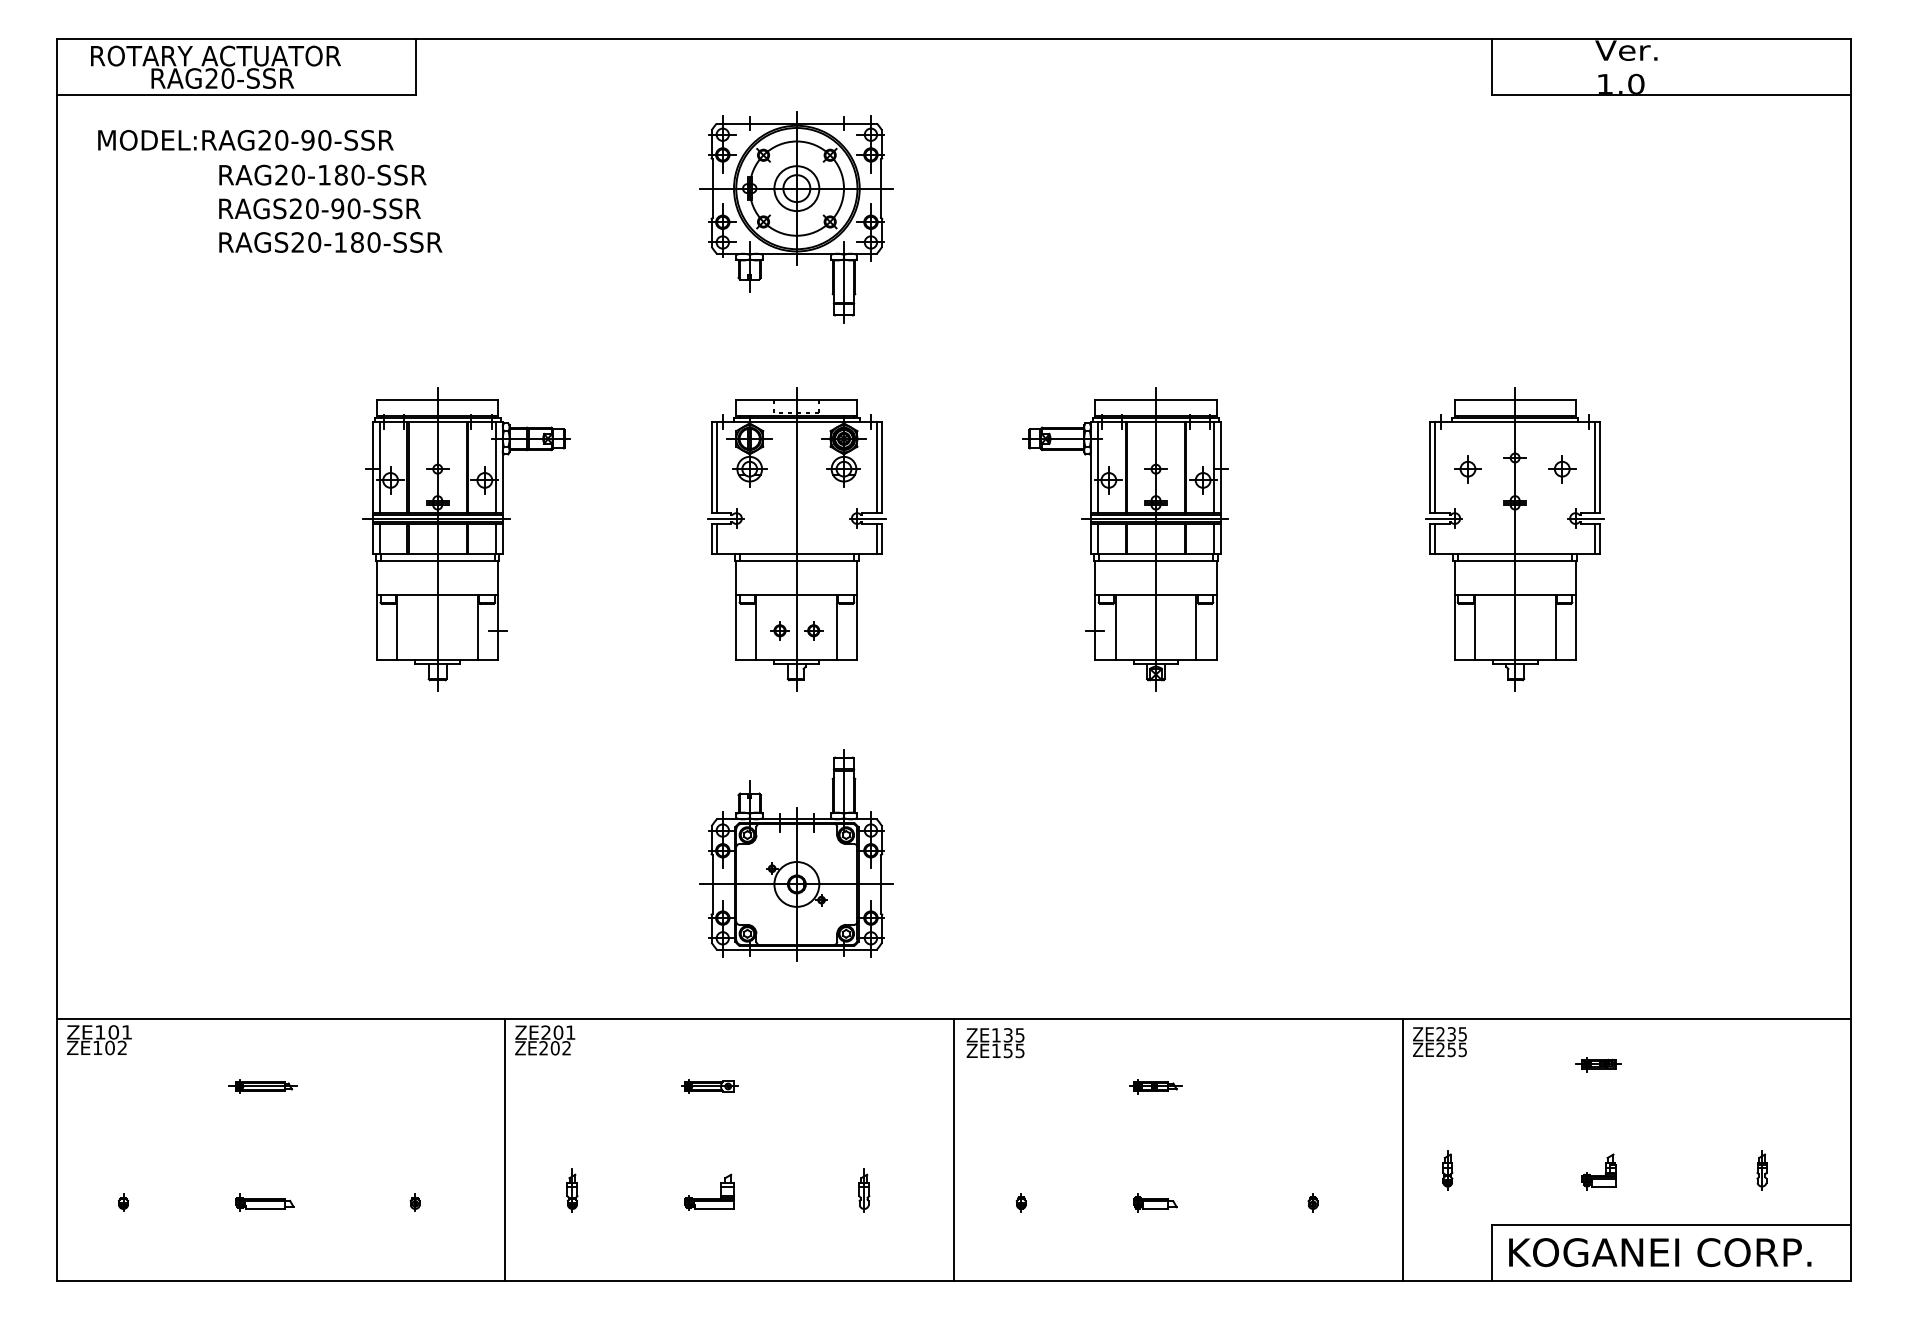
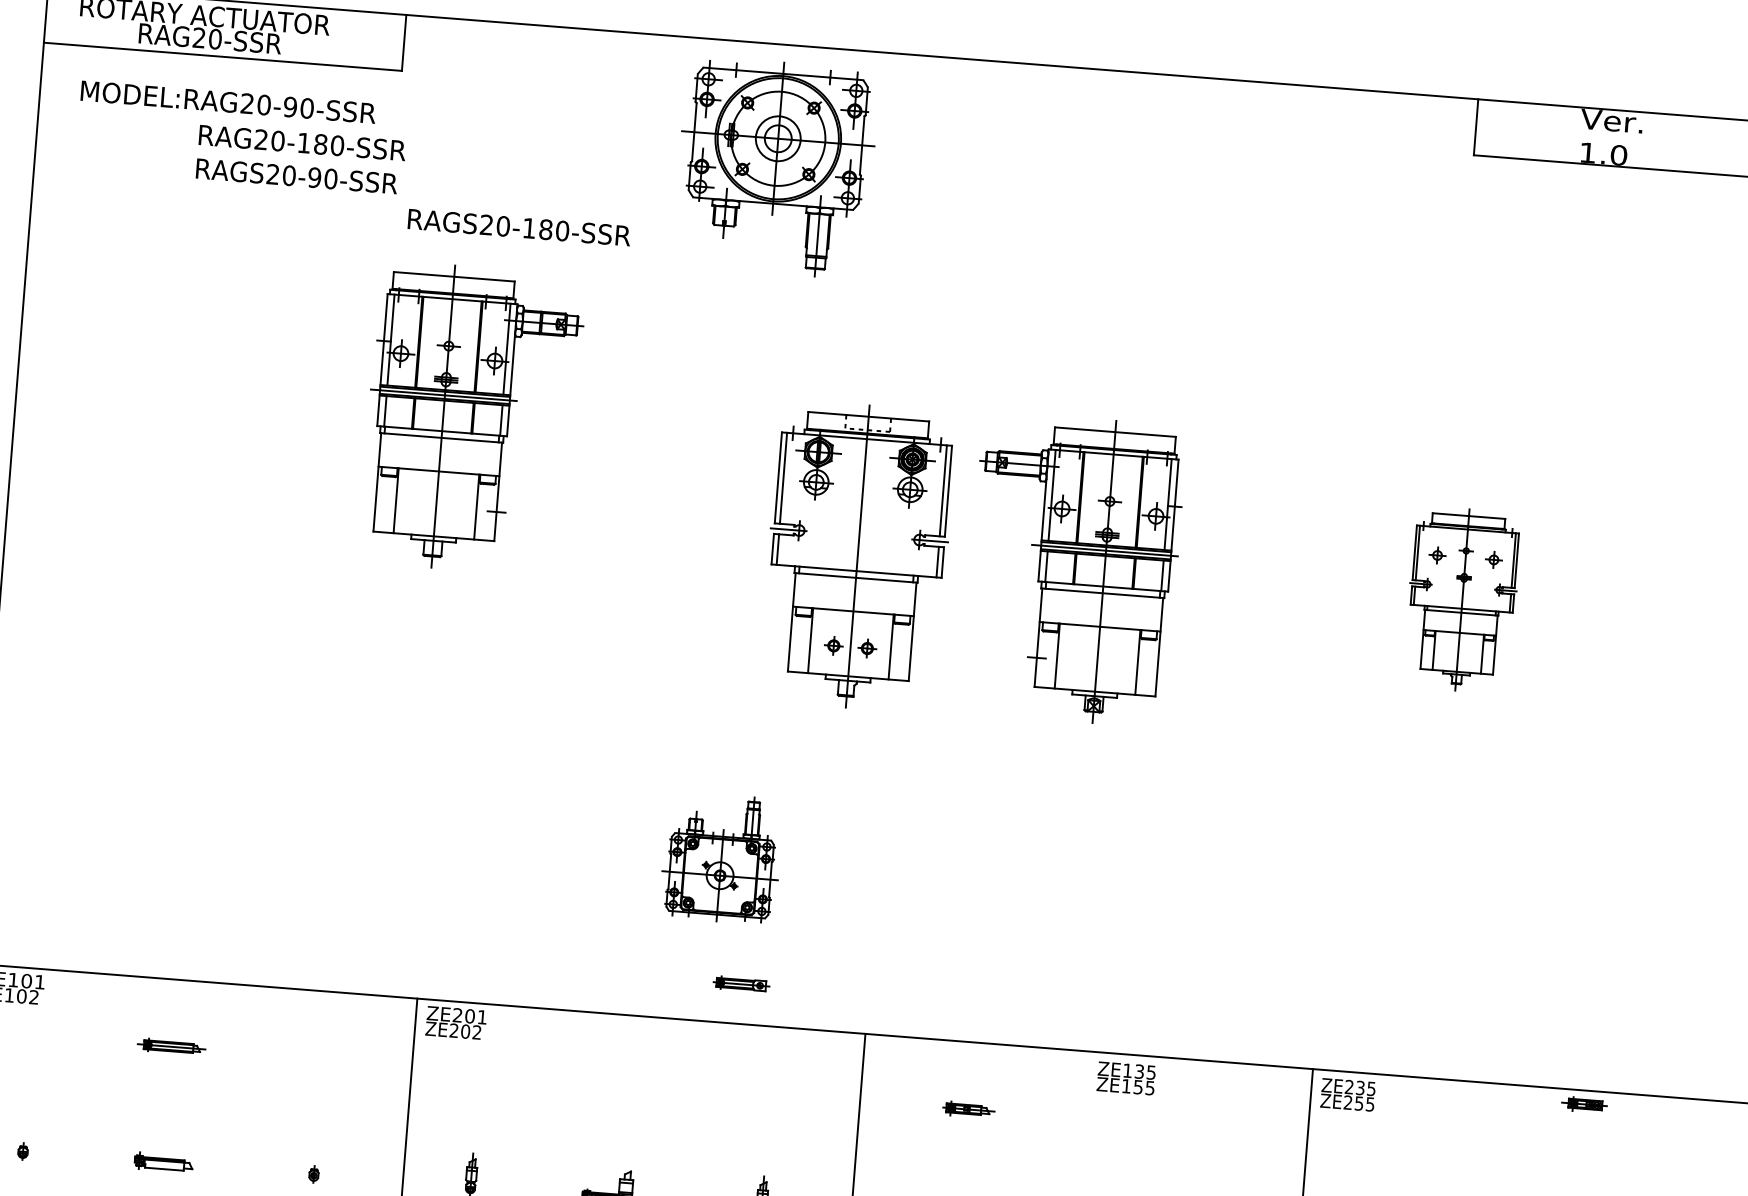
part: (796, 217) -> (775, 167), moved
text: (330, 242) -> (519, 227), moved
part: (466, 539) -> (472, 418), moved
part: (796, 539) -> (857, 556), moved
part: (1514, 539) -> (1461, 599), size x0.6
part: (796, 855) -> (721, 858), size x0.6
text: (995, 1043) -> (1126, 1078), moved
part: (1598, 1064) -> (1584, 1104), moved
part: (709, 1086) -> (741, 984), moved
part: (1155, 1086) -> (968, 1109), moved

